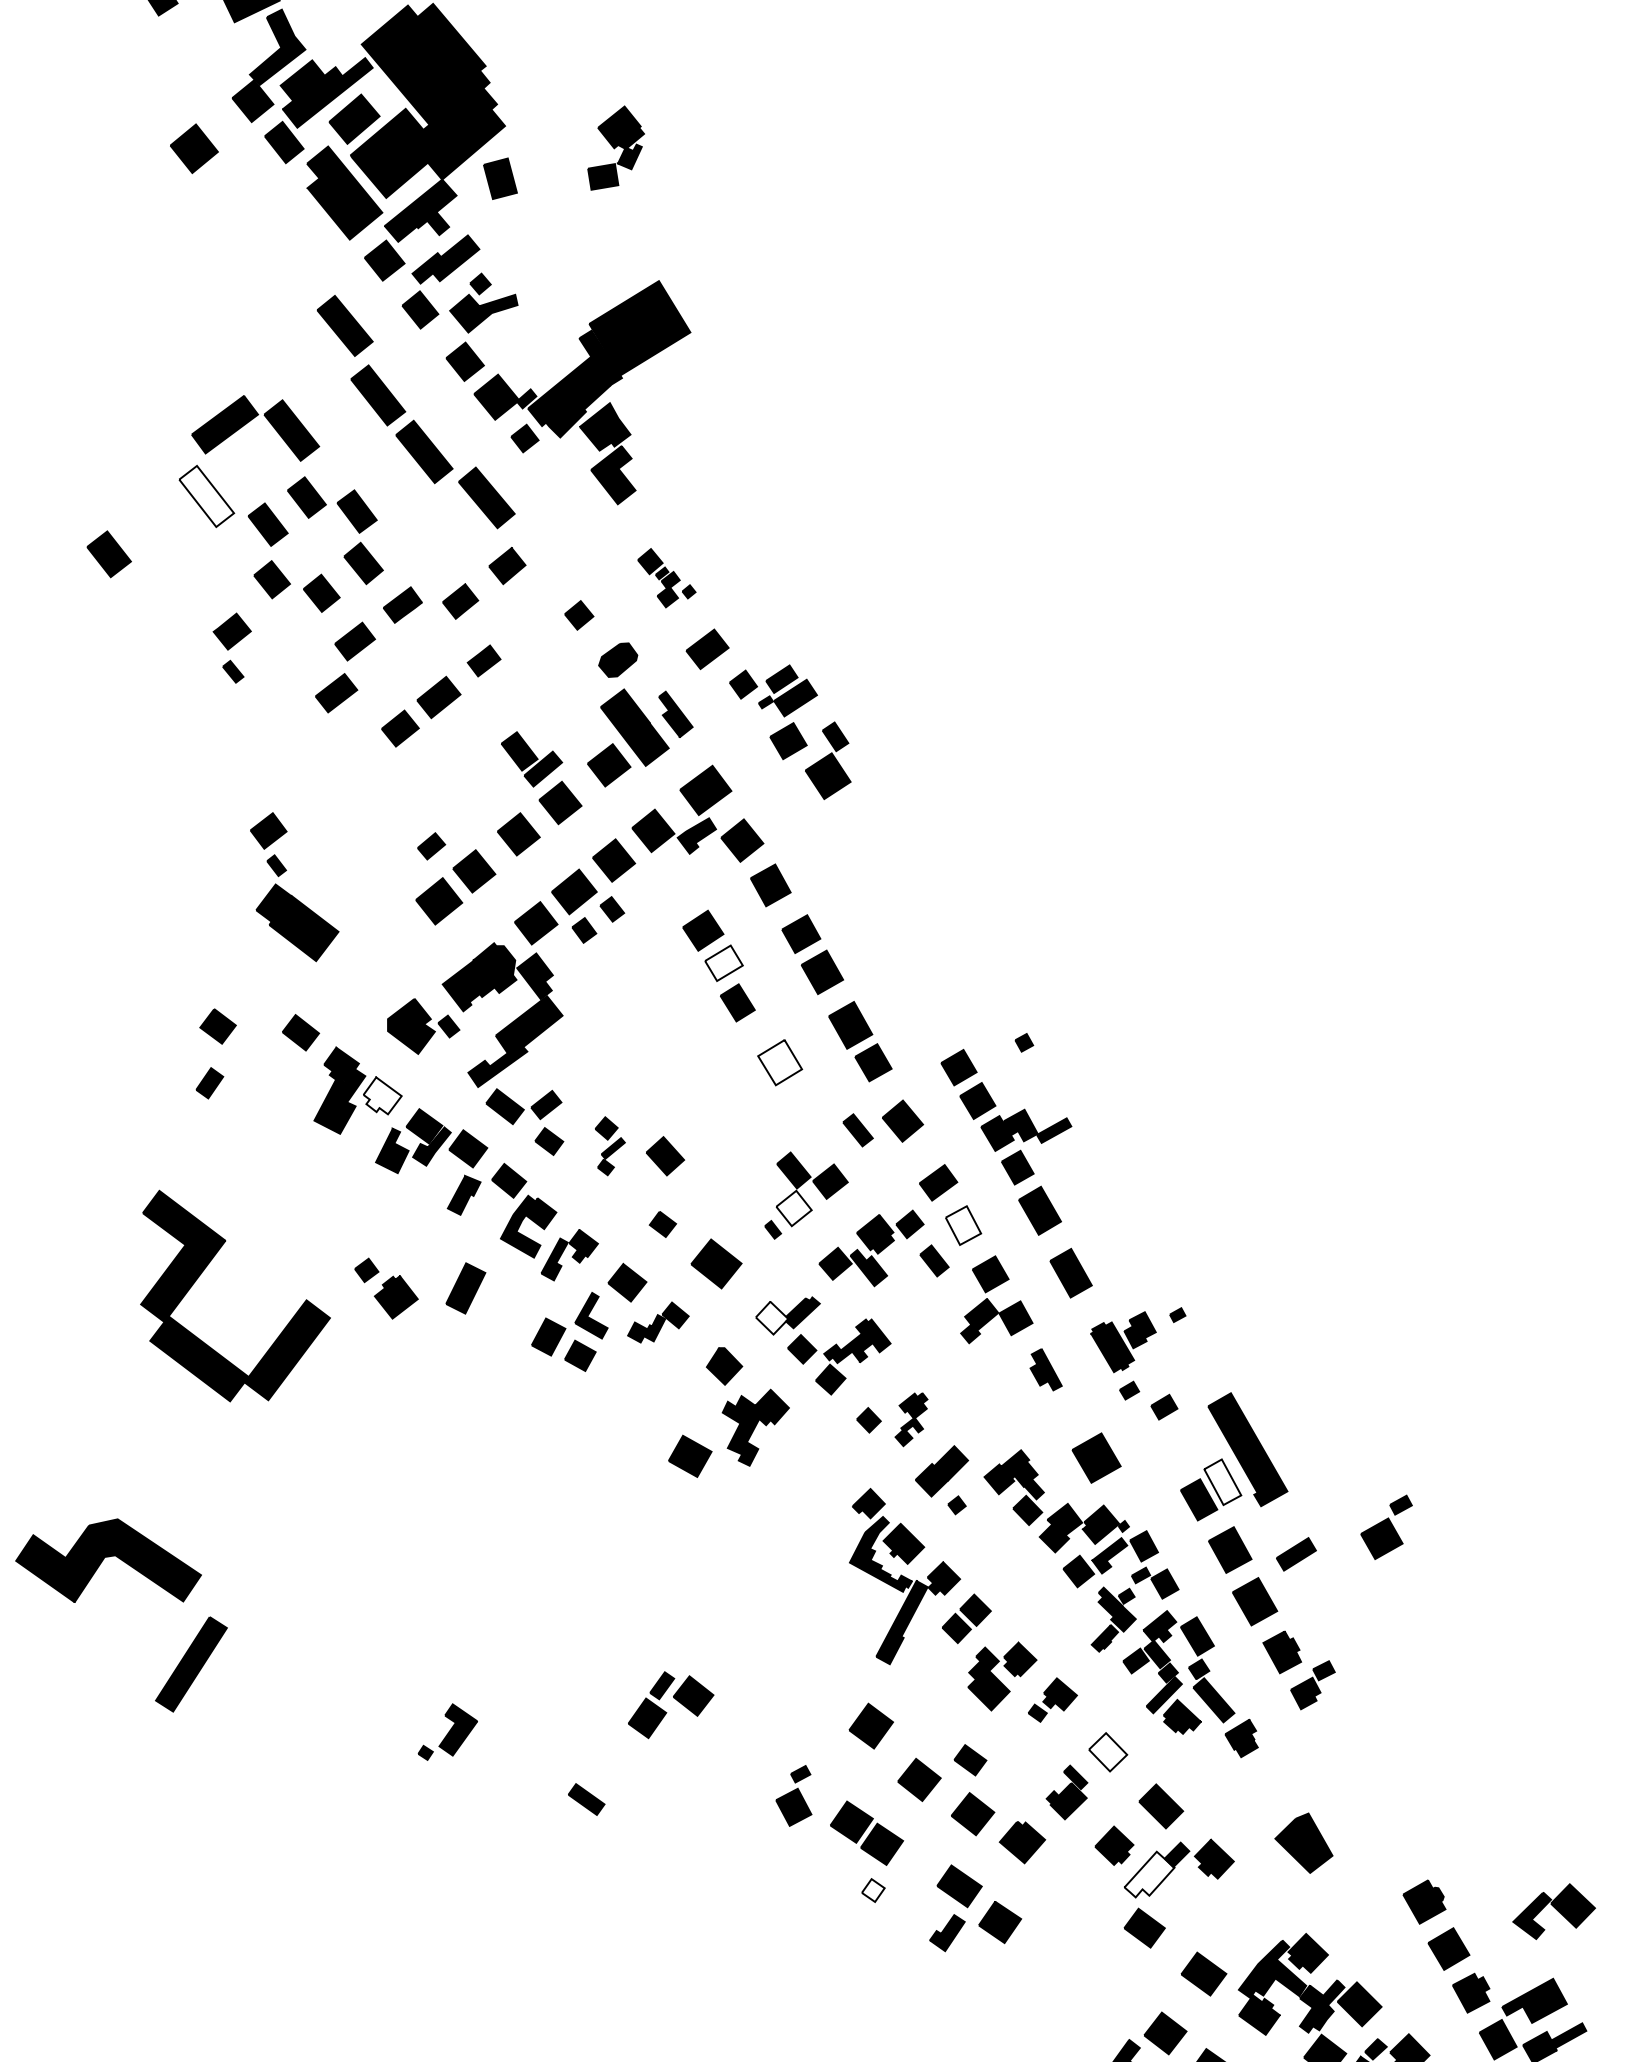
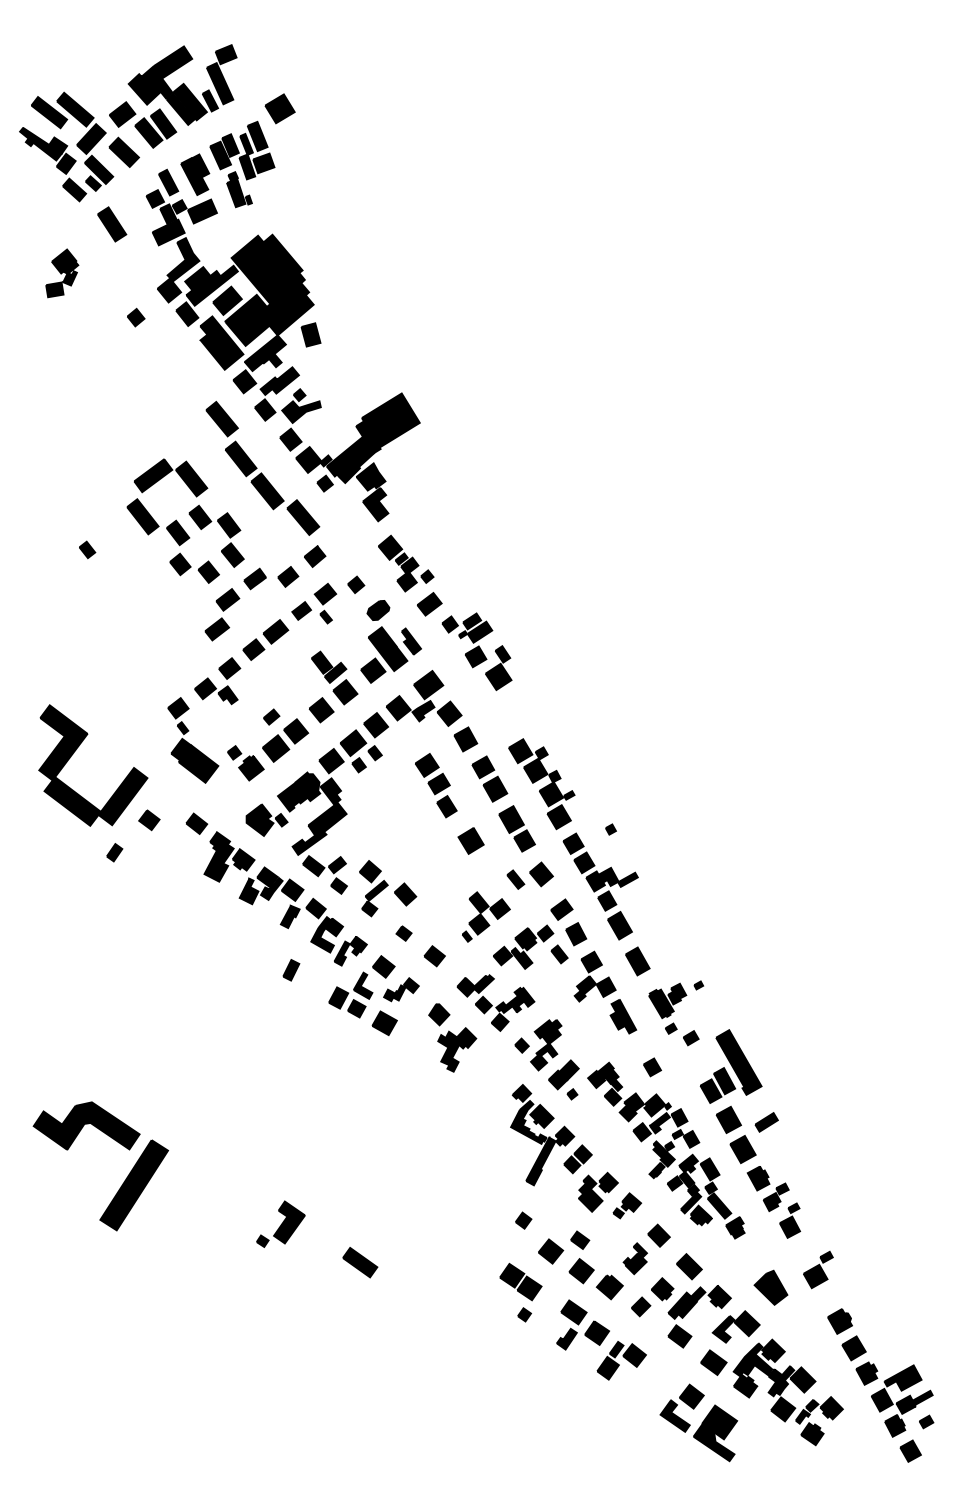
part: (195, 148) -> (136, 317), size x0.62
part: (616, 148) -> (62, 273), moved
fill: (206, 495) -> (142, 516), added
part: (110, 553) -> (87, 549), size x0.62
part: (667, 578) -> (406, 563), size x1.67
part: (232, 647) -> (325, 603), moved
part: (337, 784) -> (217, 681), added
fill: (723, 962) -> (438, 783), added
part: (903, 964) -> (541, 784), added
fill: (779, 1061) -> (470, 840), added
part: (209, 1082) -> (114, 852), moved
fill: (382, 1095) -> (243, 859), added
part: (609, 1145) -> (373, 888), size x1.67
fill: (793, 1208) -> (478, 924), added
fill: (962, 1226) -> (575, 934), added
part: (716, 1264) -> (434, 956), size x0.71
part: (206, 1269) -> (76, 750), moved
part: (386, 1289) -> (245, 763), moved
part: (466, 1289) -> (291, 970), size x0.71
fill: (772, 1316) -> (466, 986), added
part: (1046, 1369) -> (623, 1016), size x1.43
part: (911, 1420) -> (546, 1045), size x1.67
part: (689, 1454) -> (384, 1022), moved
part: (1096, 1458) -> (652, 1067), size x0.62
fill: (1222, 1482) -> (724, 1081), added
part: (1386, 1526) -> (818, 1269), moved
part: (190, 1664) -> (133, 1185), size x1.67
part: (670, 1704) -> (621, 1360), moved
part: (871, 1725) -> (523, 1220), size x0.62
part: (447, 1730) -> (280, 1223), size x1.43
fill: (1107, 1751) -> (658, 1235), added
part: (794, 1795) -> (790, 1220), moved
part: (586, 1799) -> (360, 1262), size x1.67
fill: (1149, 1874) -> (682, 1305), added
part: (1077, 1875) -> (641, 1306), added
fill: (871, 1889) -> (523, 1314), added
part: (1552, 1910) -> (735, 1326), moved

